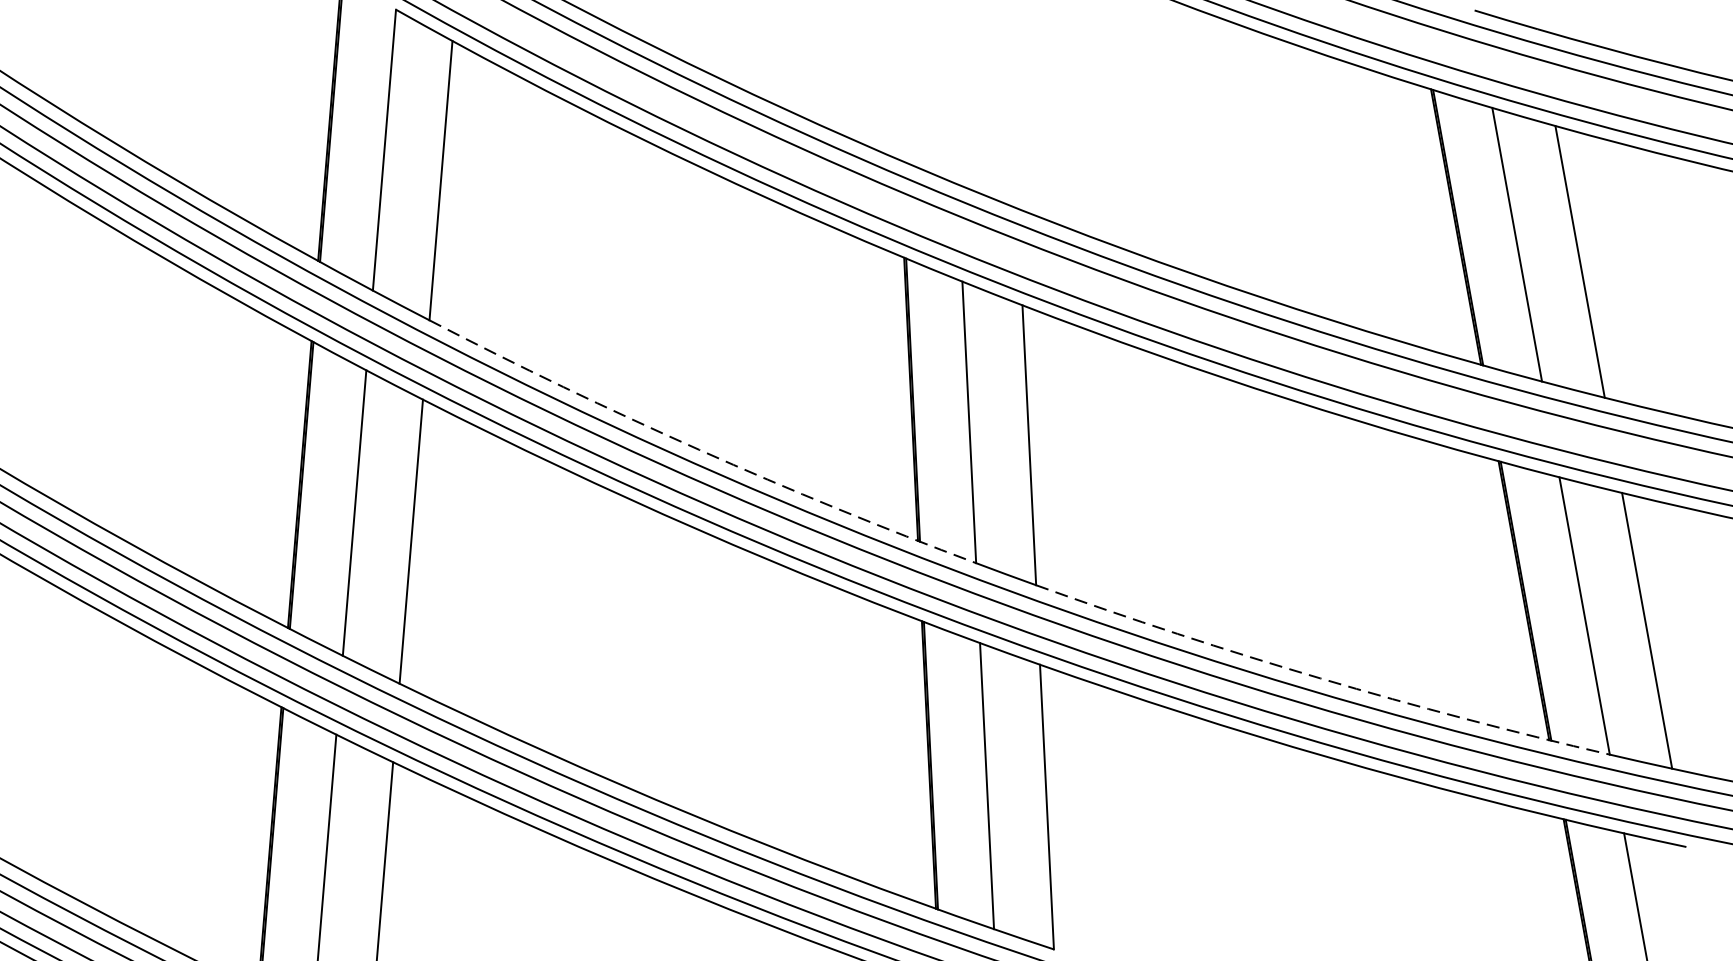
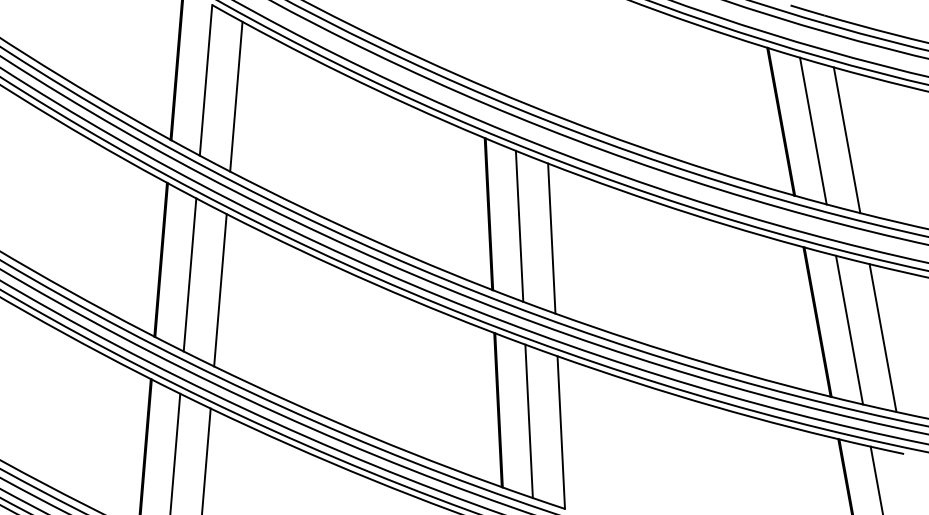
arc: (698, 450) -> (374, 241), dashed -> solid
arc: (1319, 678) -> (707, 363), dashed -> solid

